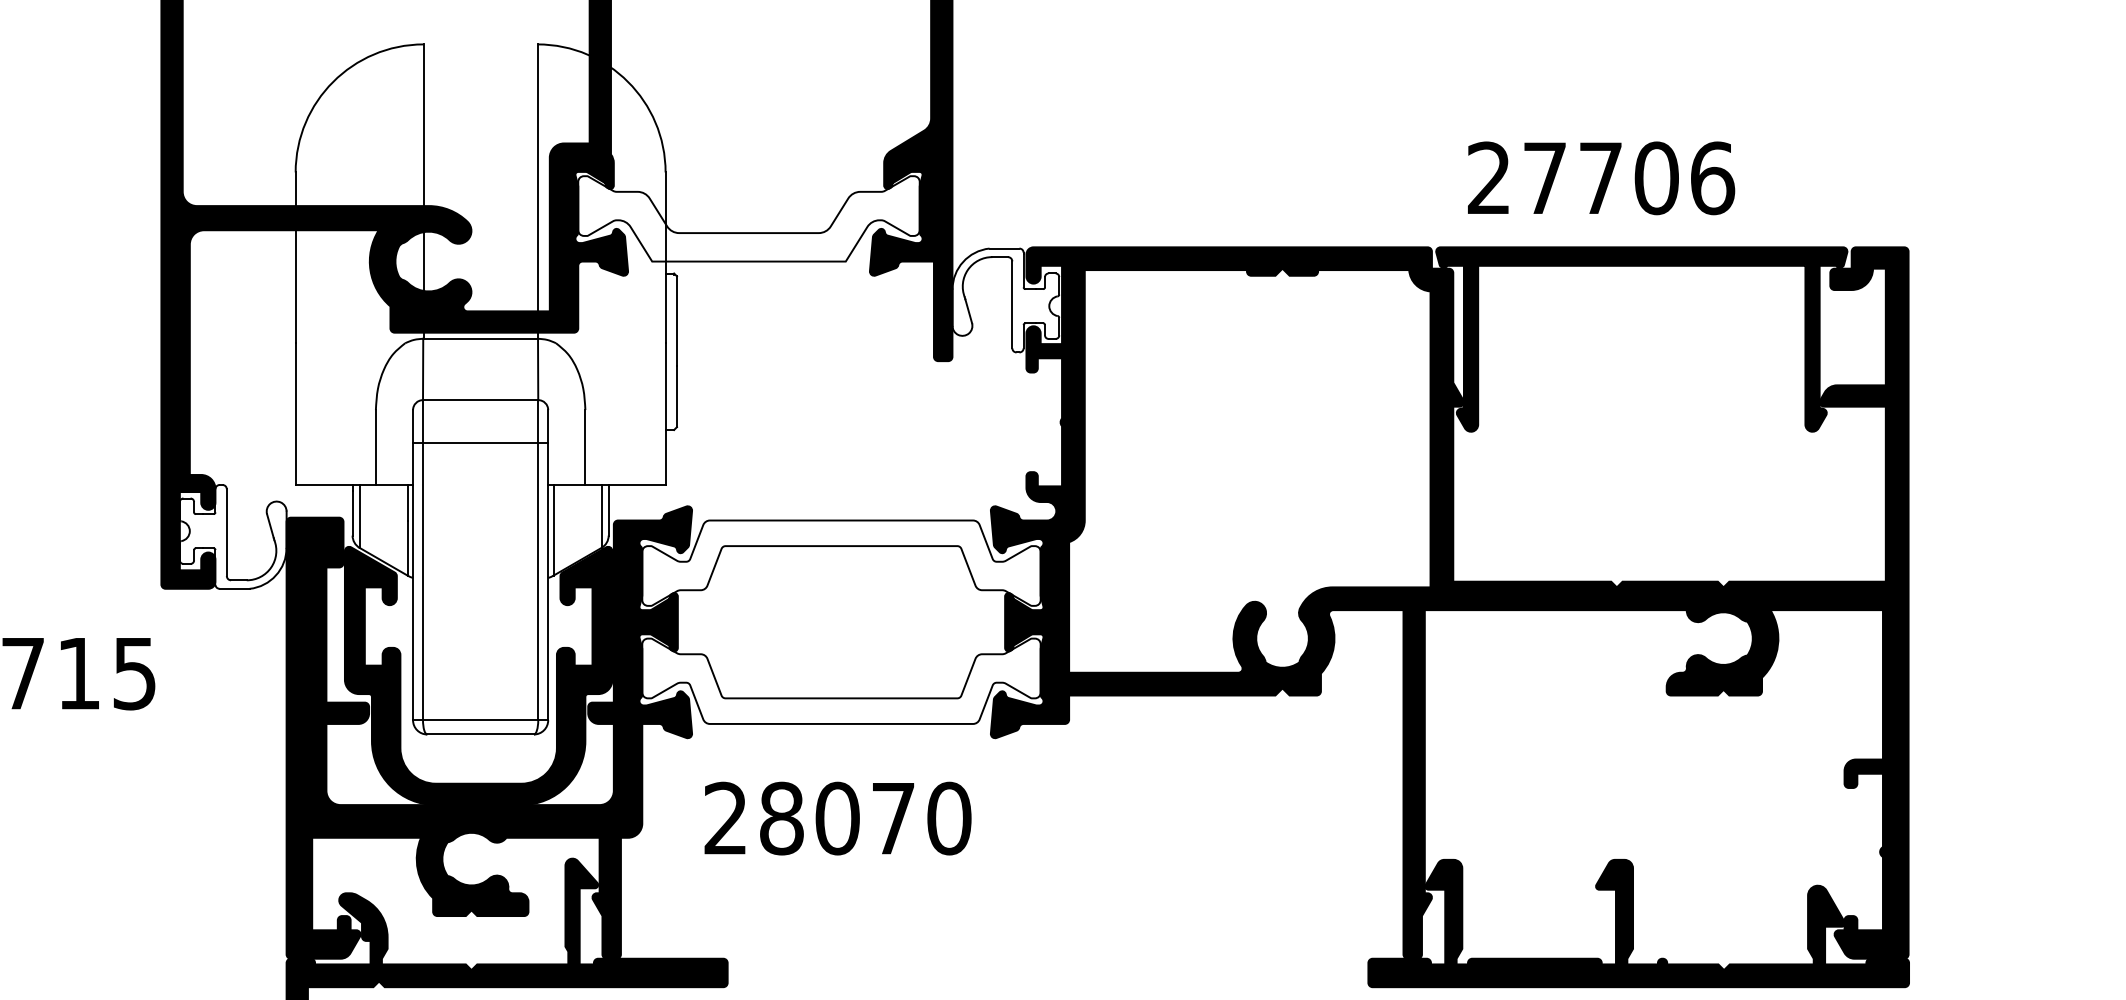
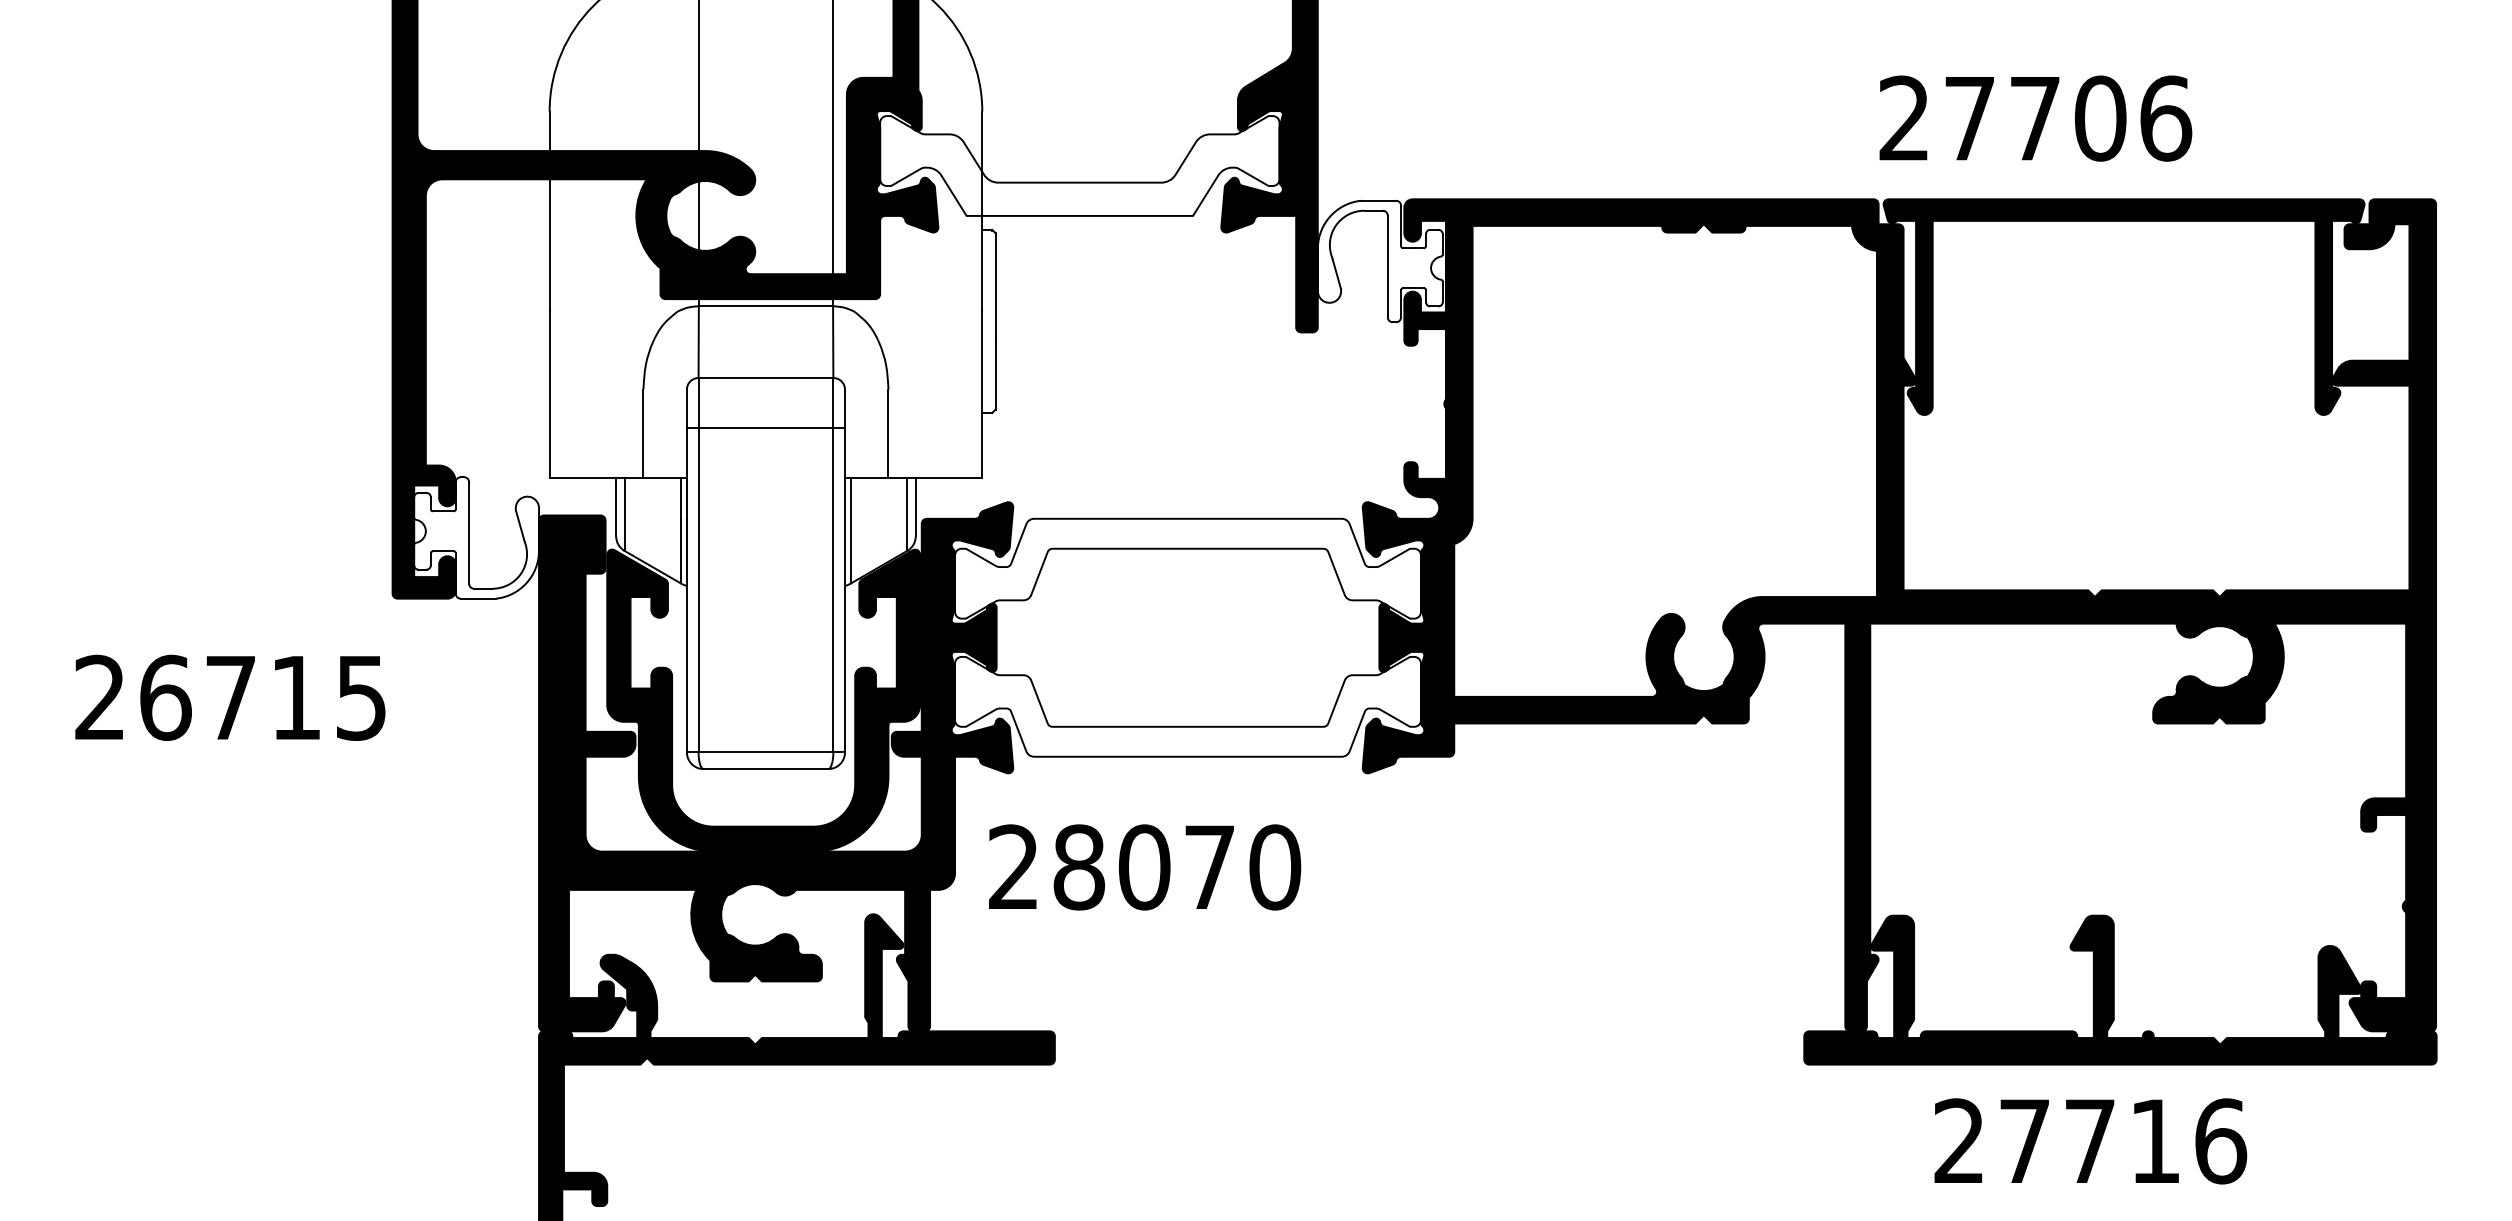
text: (1601, 178) -> (2035, 118), moved
text: (838, 818) -> (1145, 867), moved

